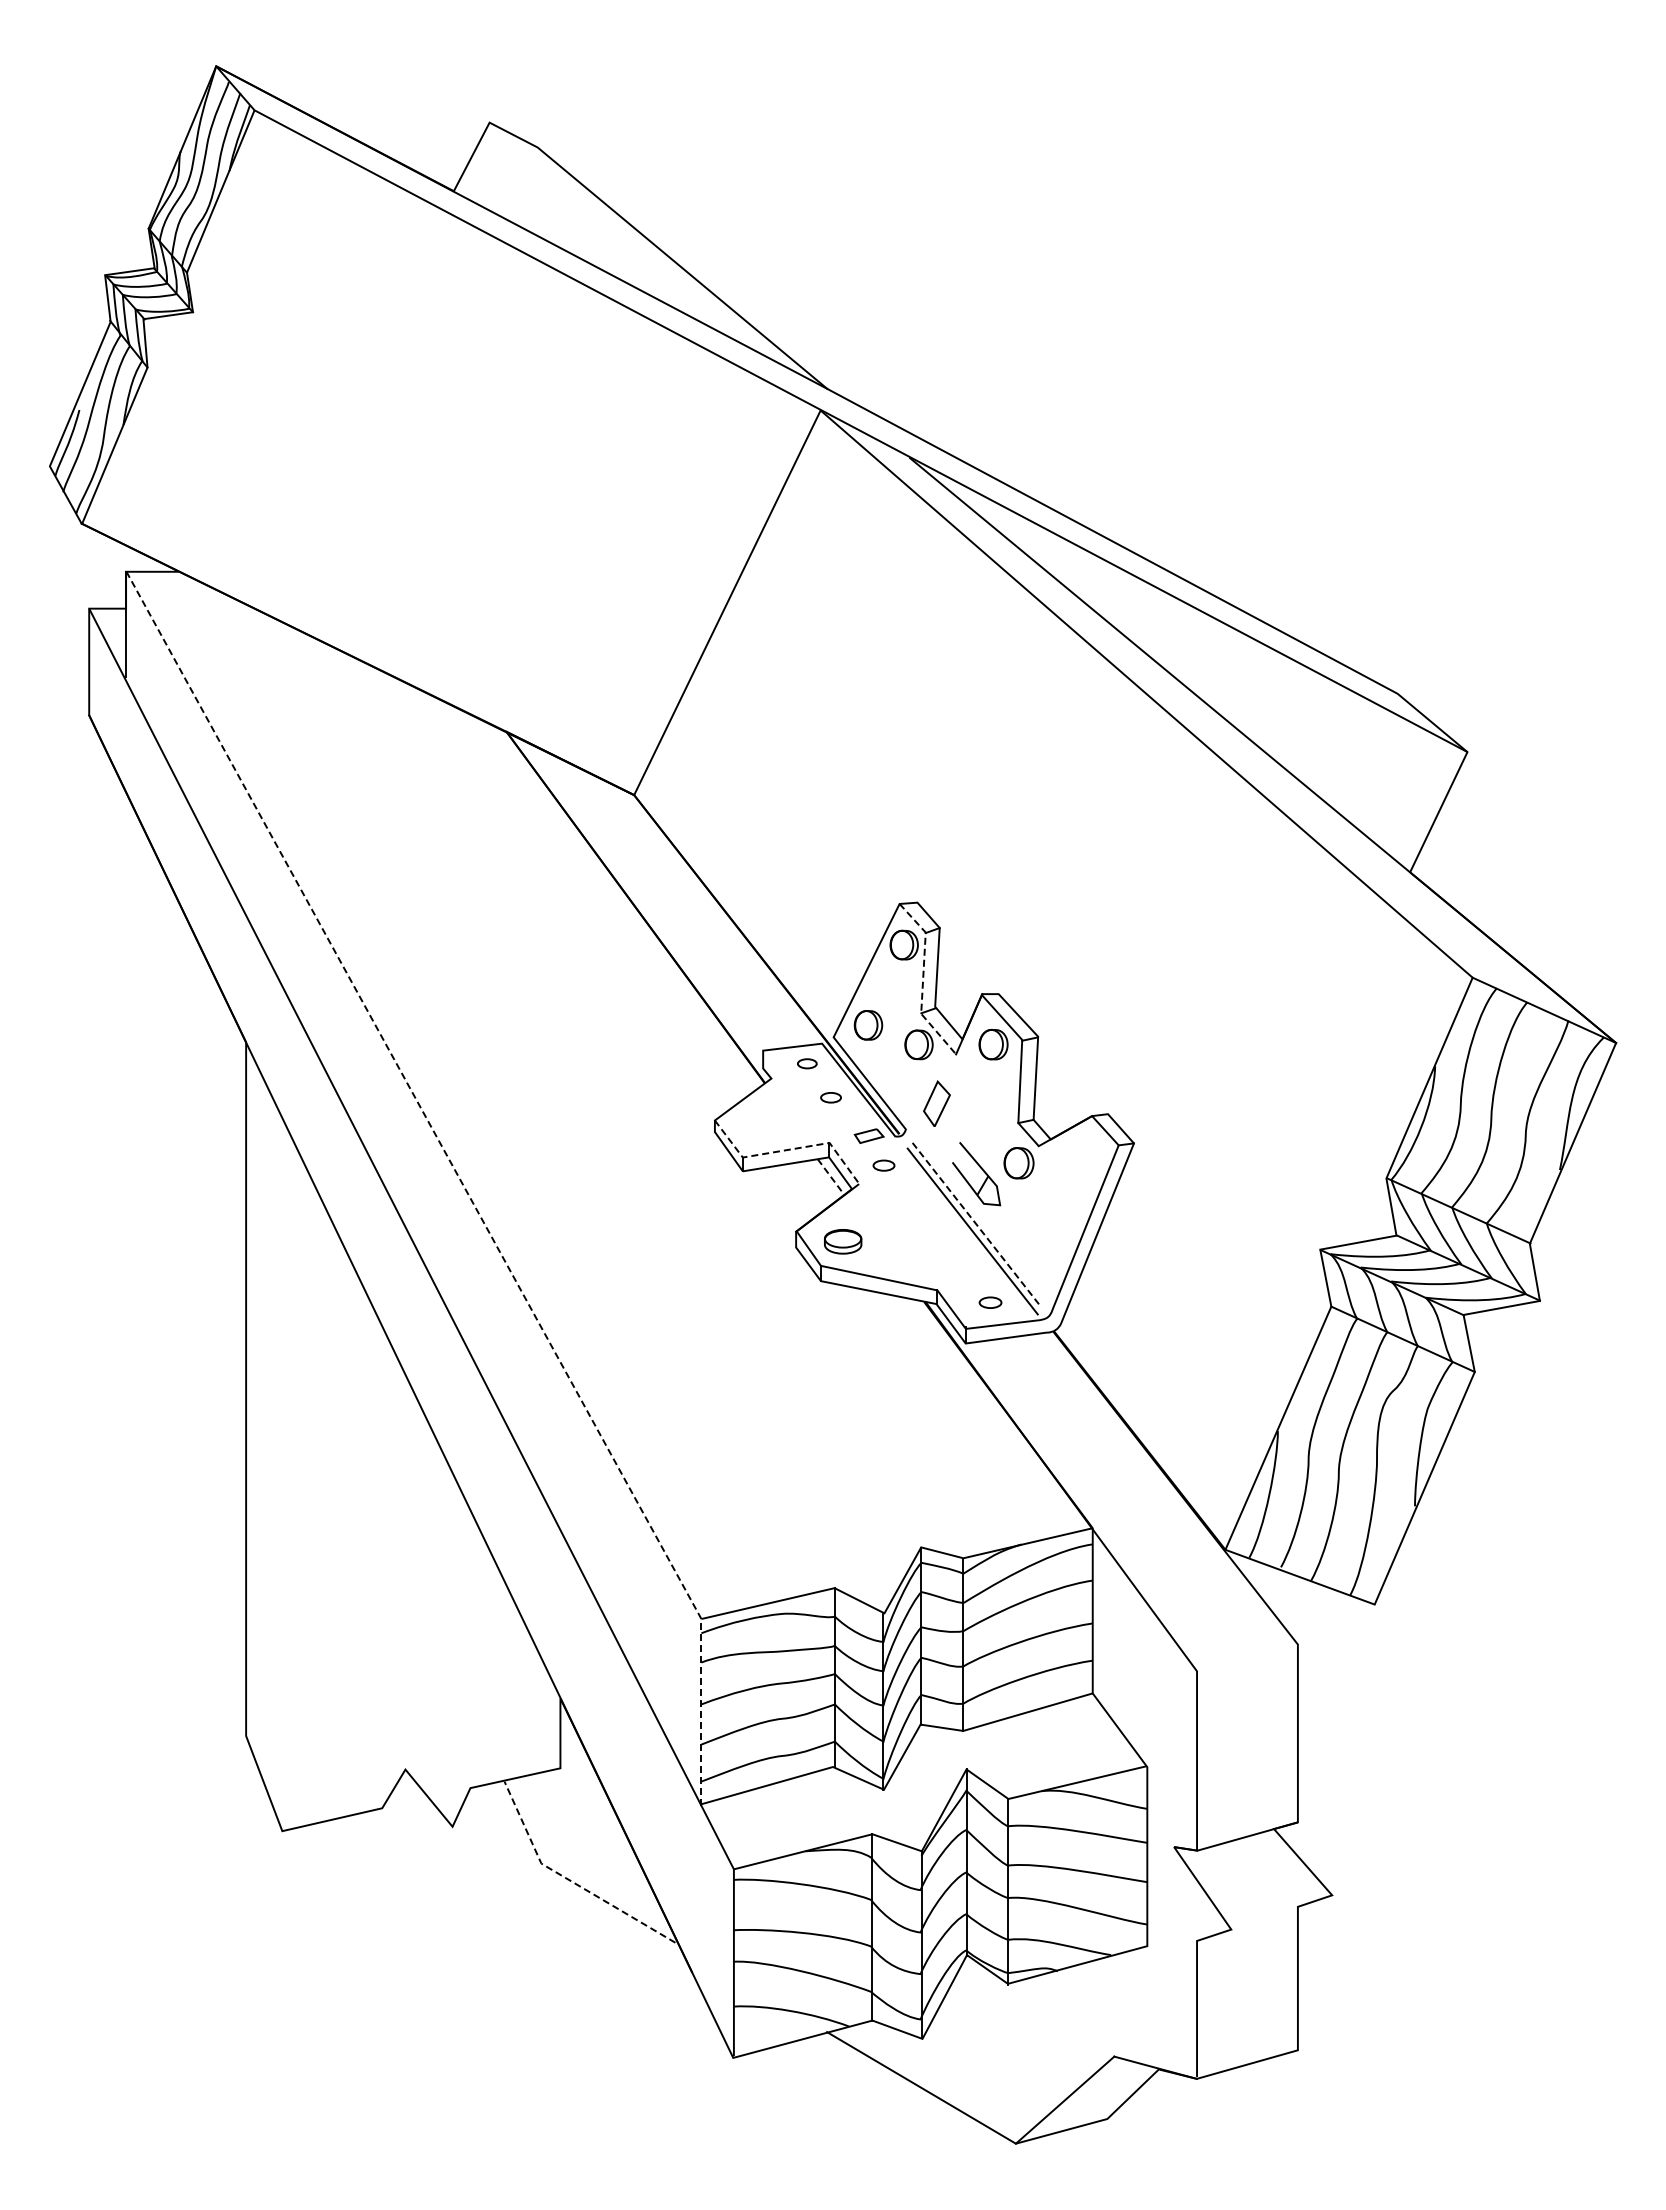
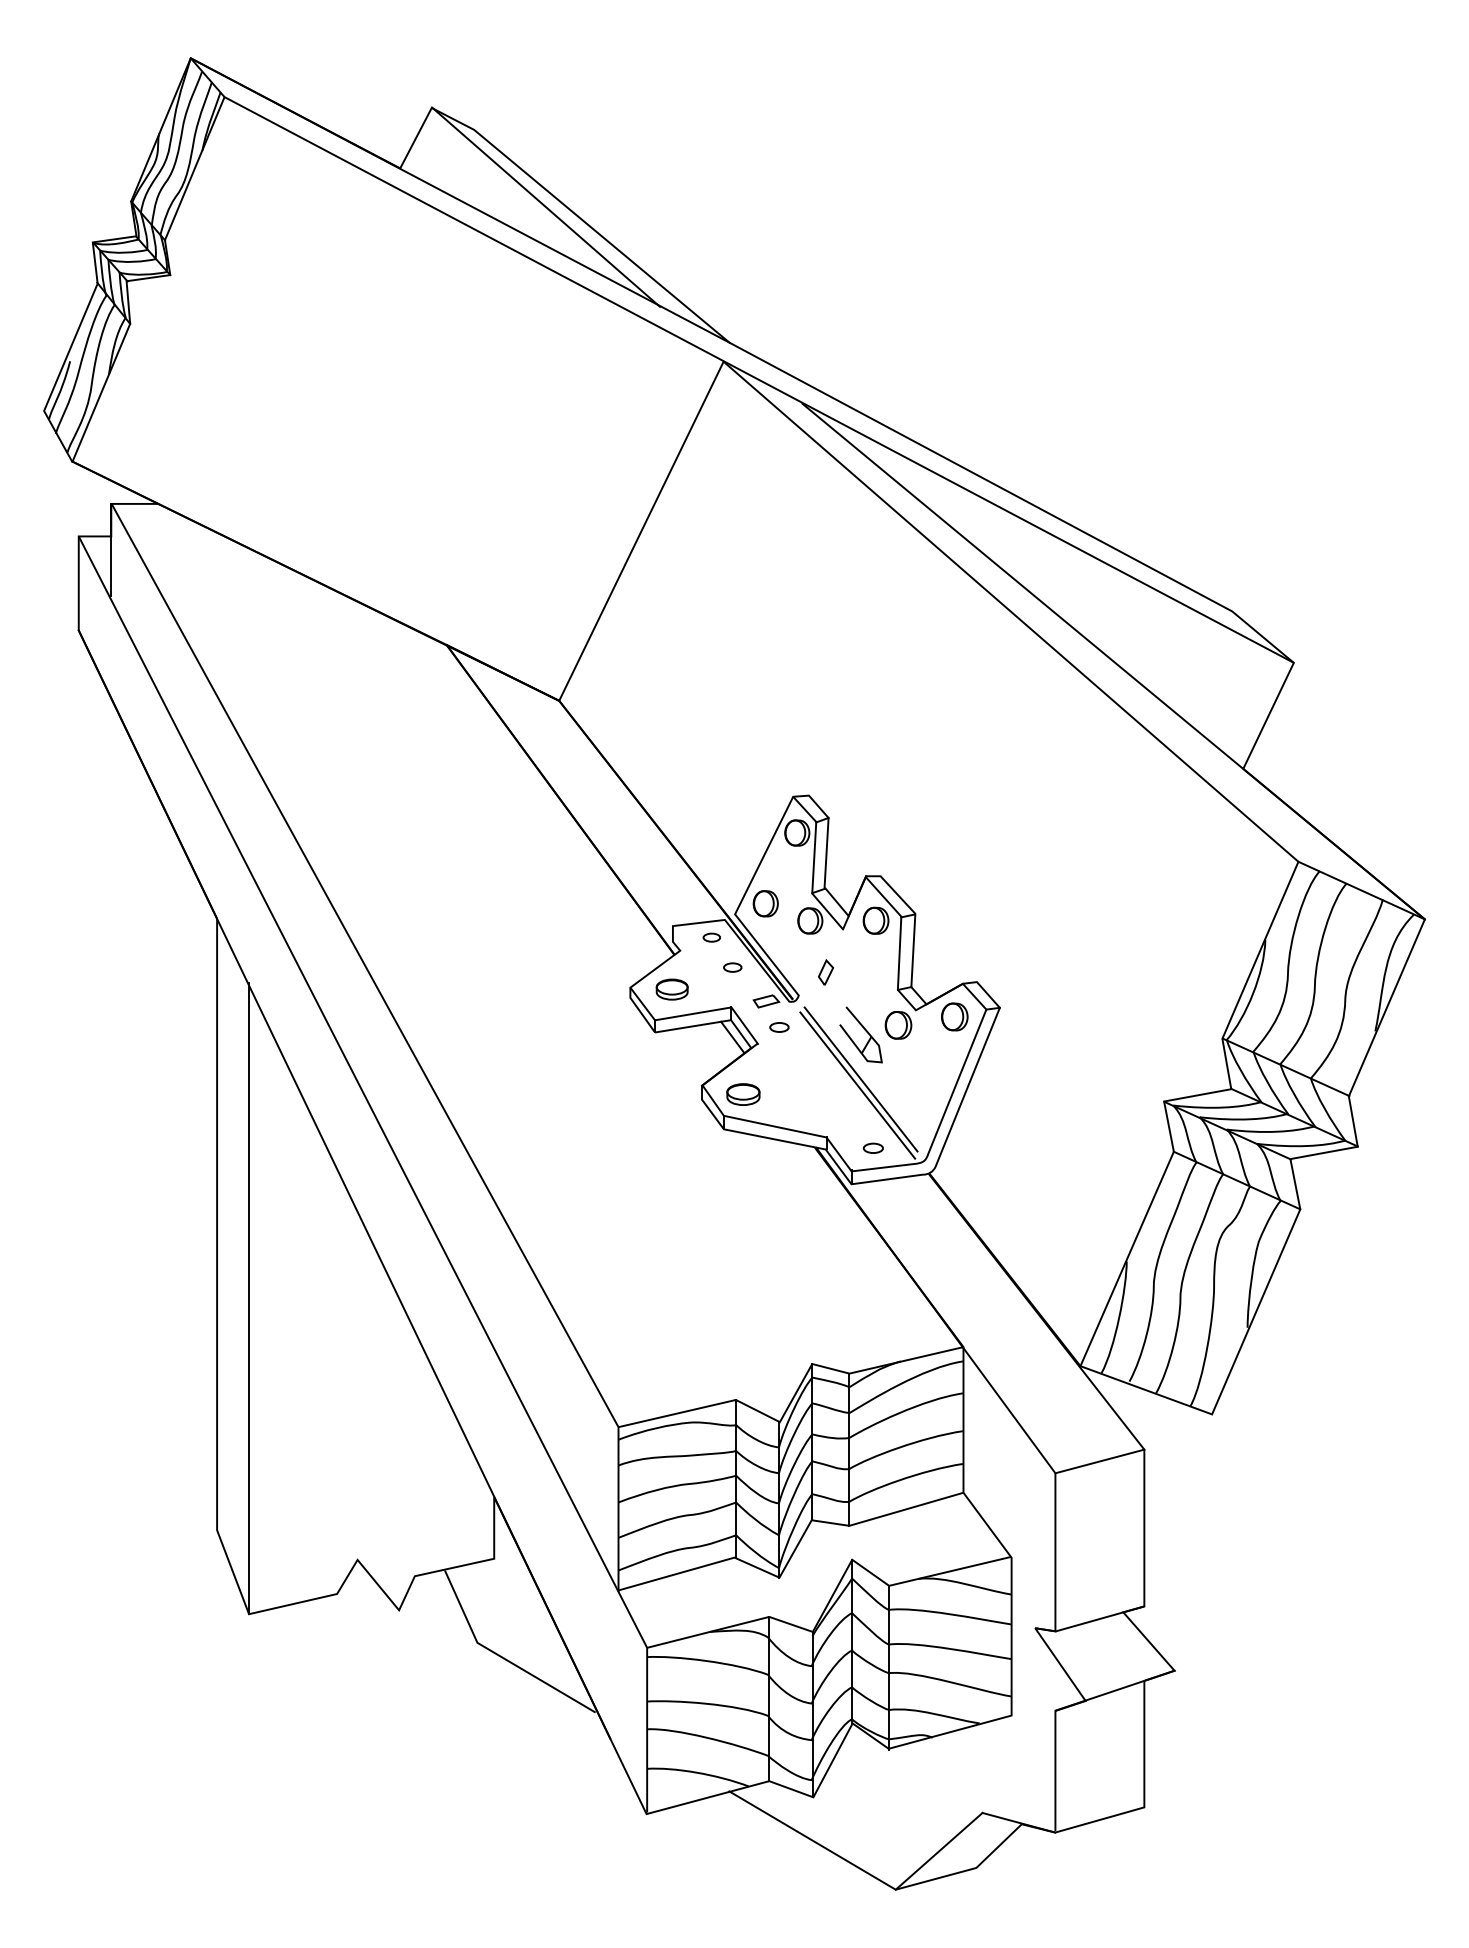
line: (618, 235) -> (545, 207), added
line: (923, 981) -> (814, 865), dashed -> solid
part: (936, 1102) -> (825, 971), size x0.62
part: (761, 1122) -> (671, 989), added
line: (789, 1149) -> (696, 1013), dashed -> solid
part: (1082, 1153) -> (954, 1016), added
line: (830, 1176) -> (732, 1037), dashed -> solid
line: (459, 1178) -> (405, 1038), dashed -> solid
line: (976, 1224) -> (861, 1079), dashed -> solid
line: (282, 1472) -> (249, 1297), added
line: (1247, 1657) -> (1099, 1461), added
line: (568, 1879) -> (501, 1656), dashed -> solid
line: (1264, 1917) -> (1114, 1690), added

